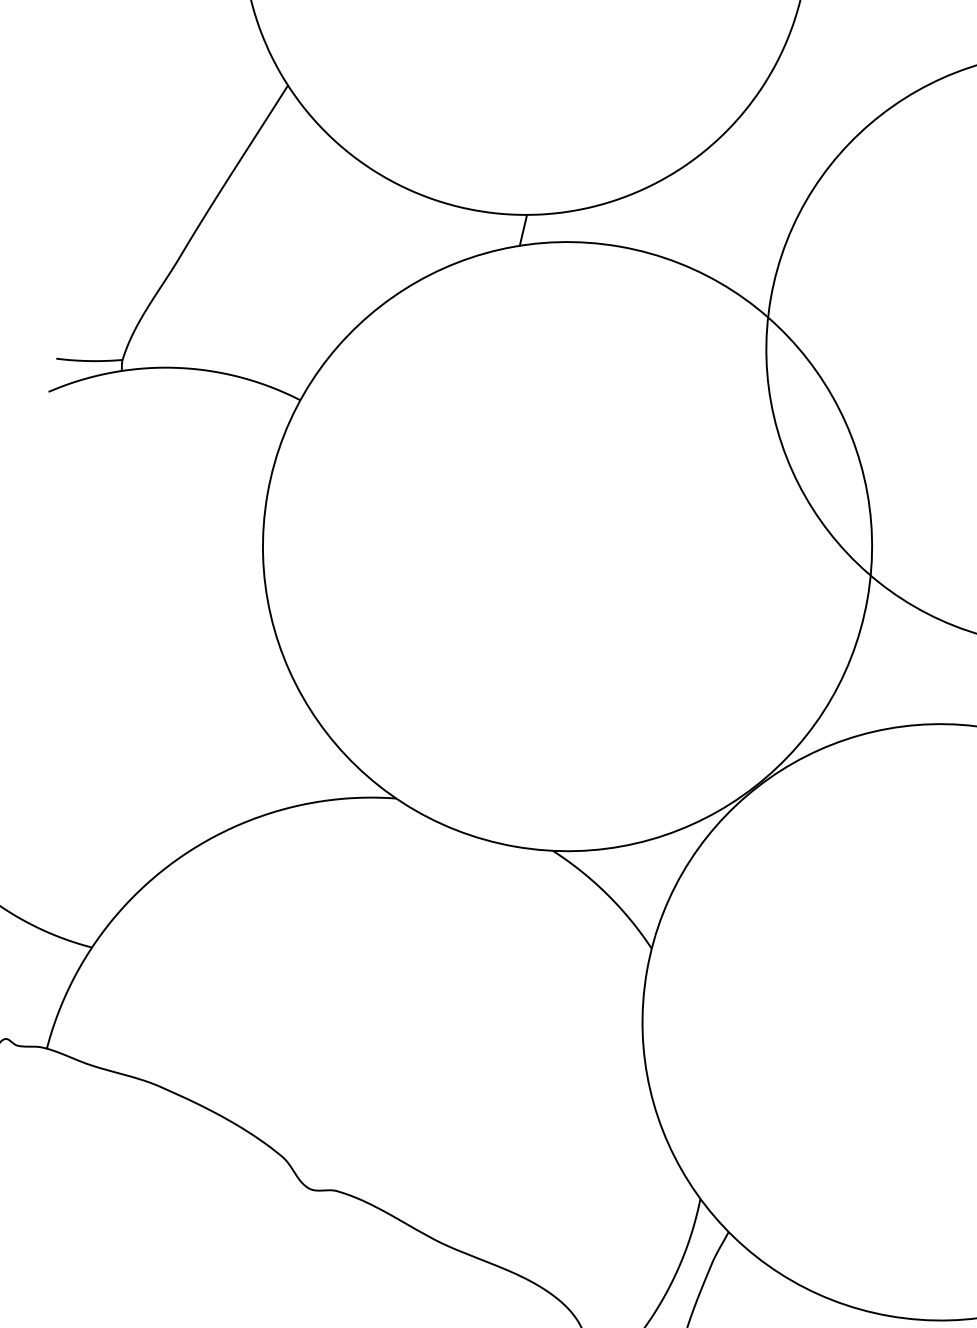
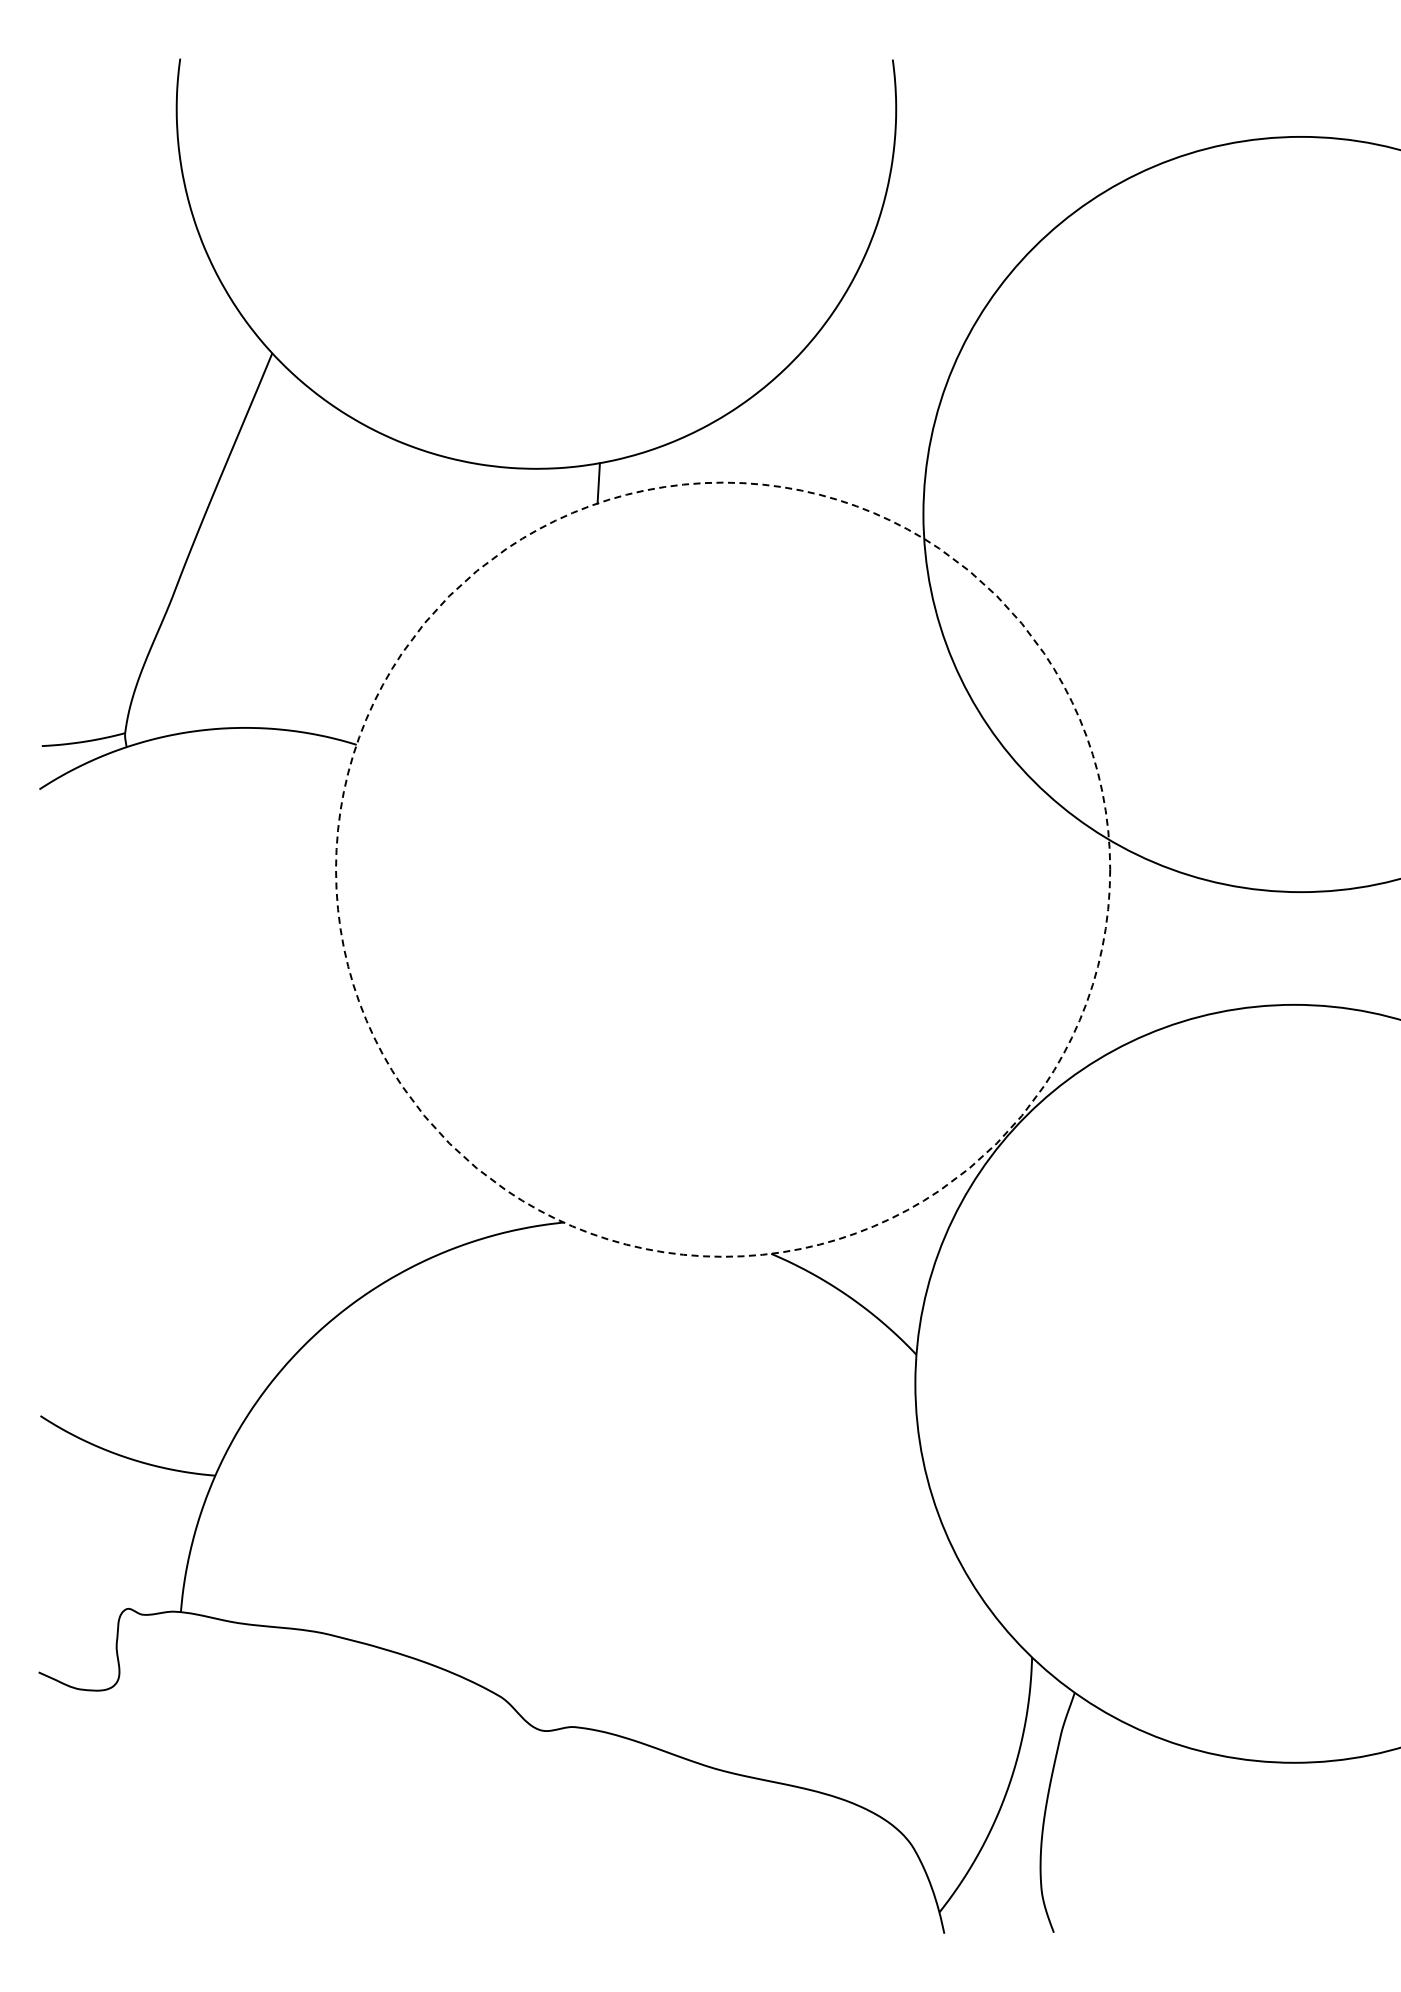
circle: (567, 546) -> (723, 869), solid -> dashed

